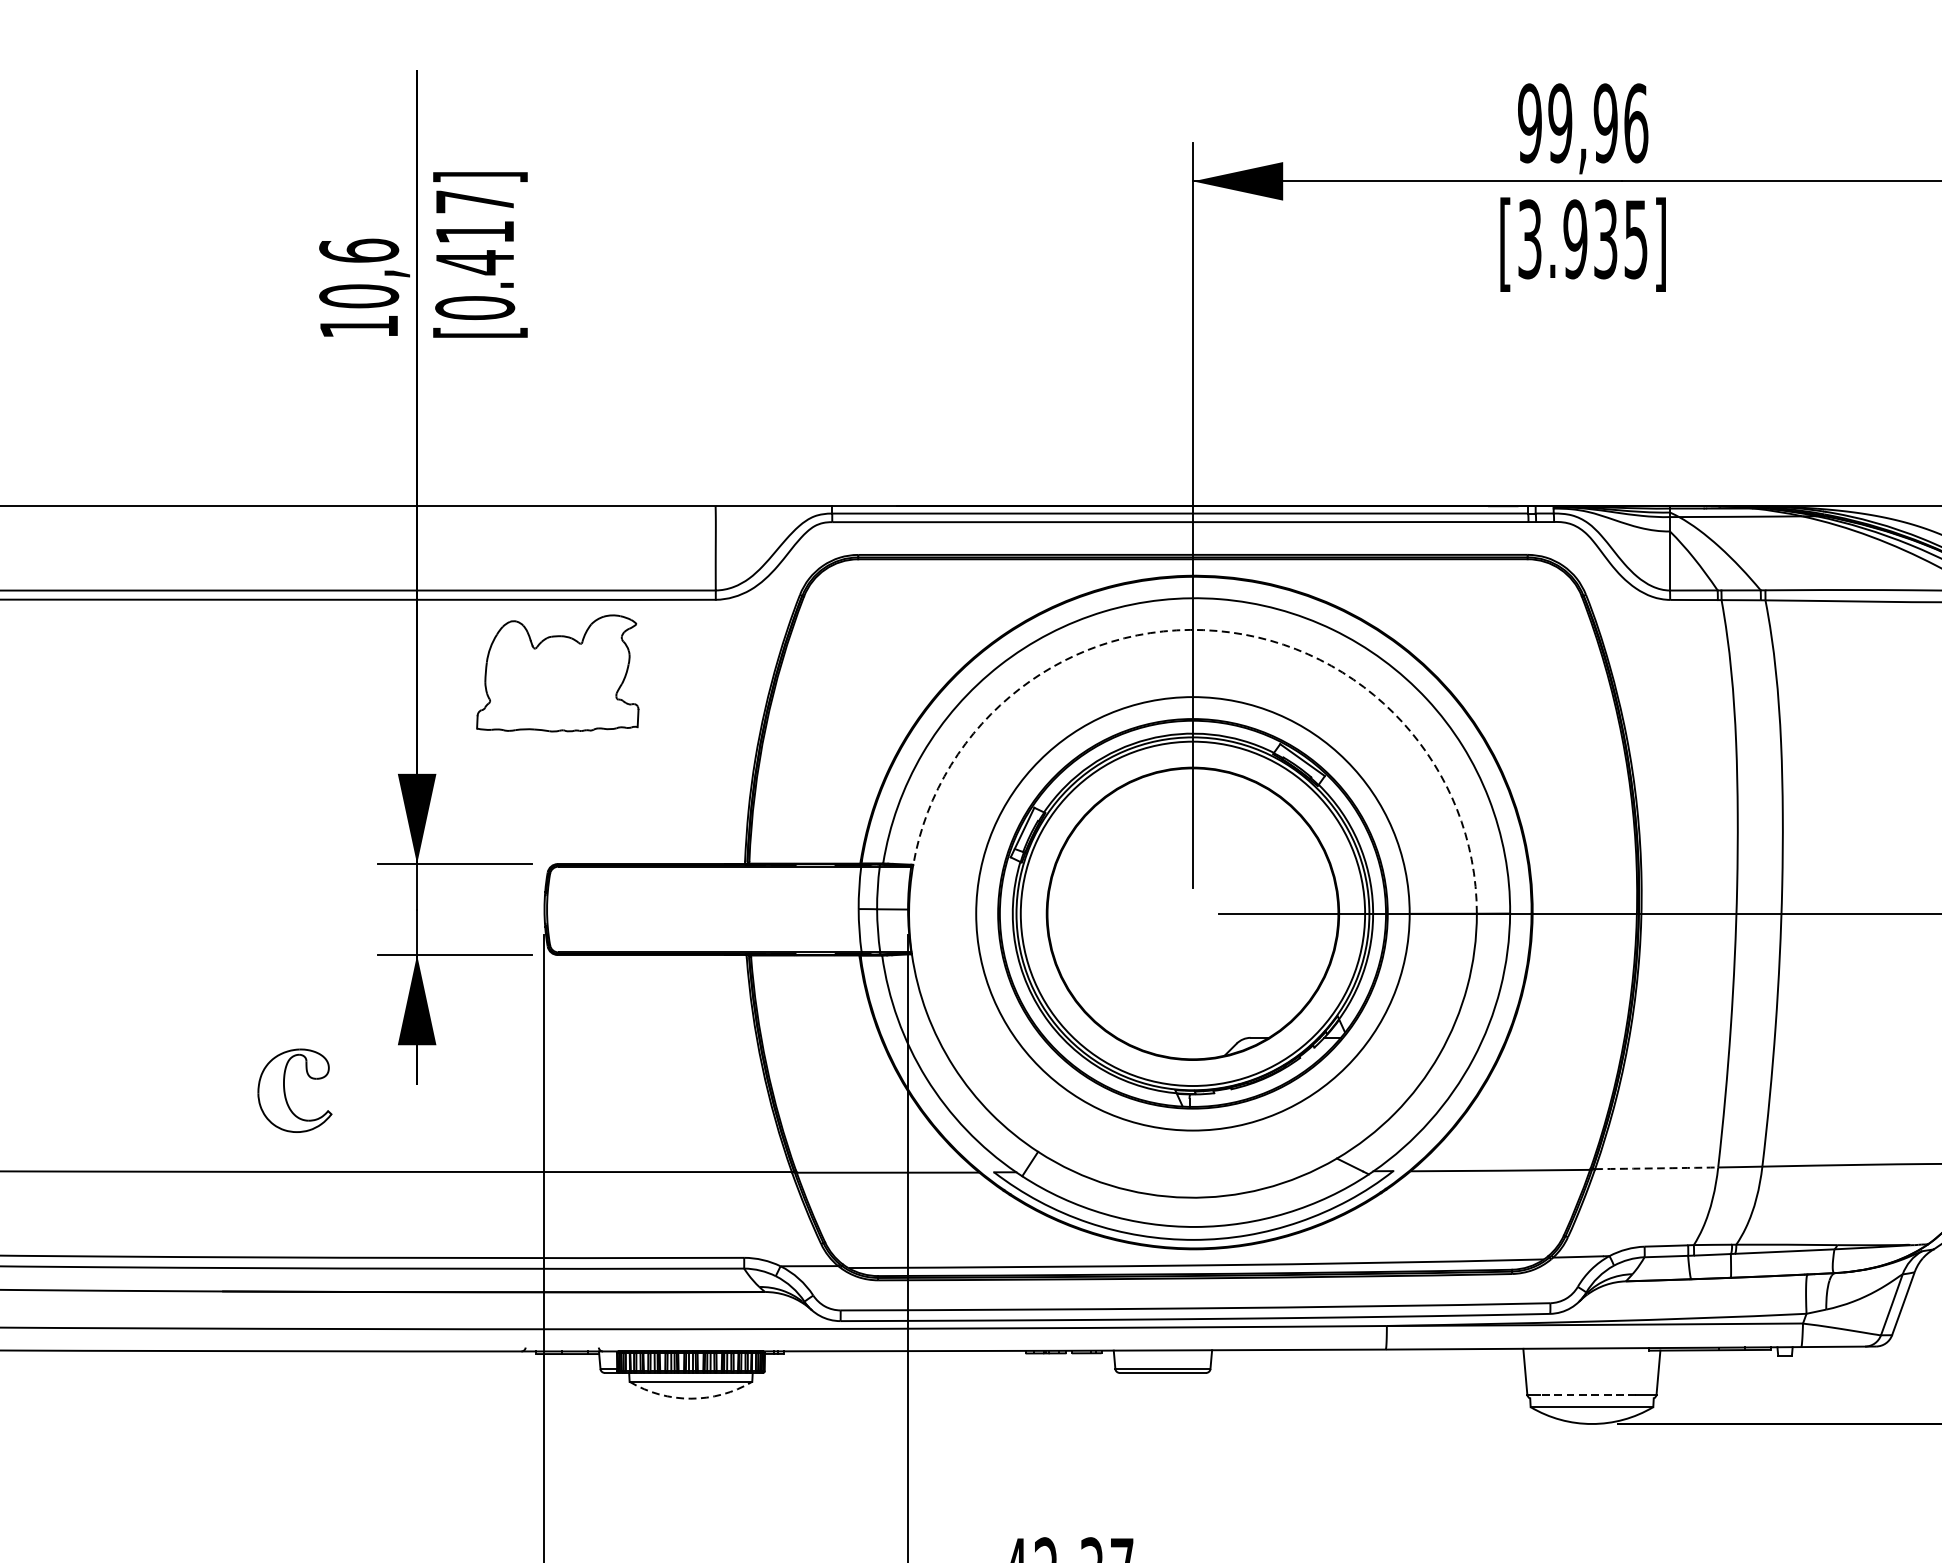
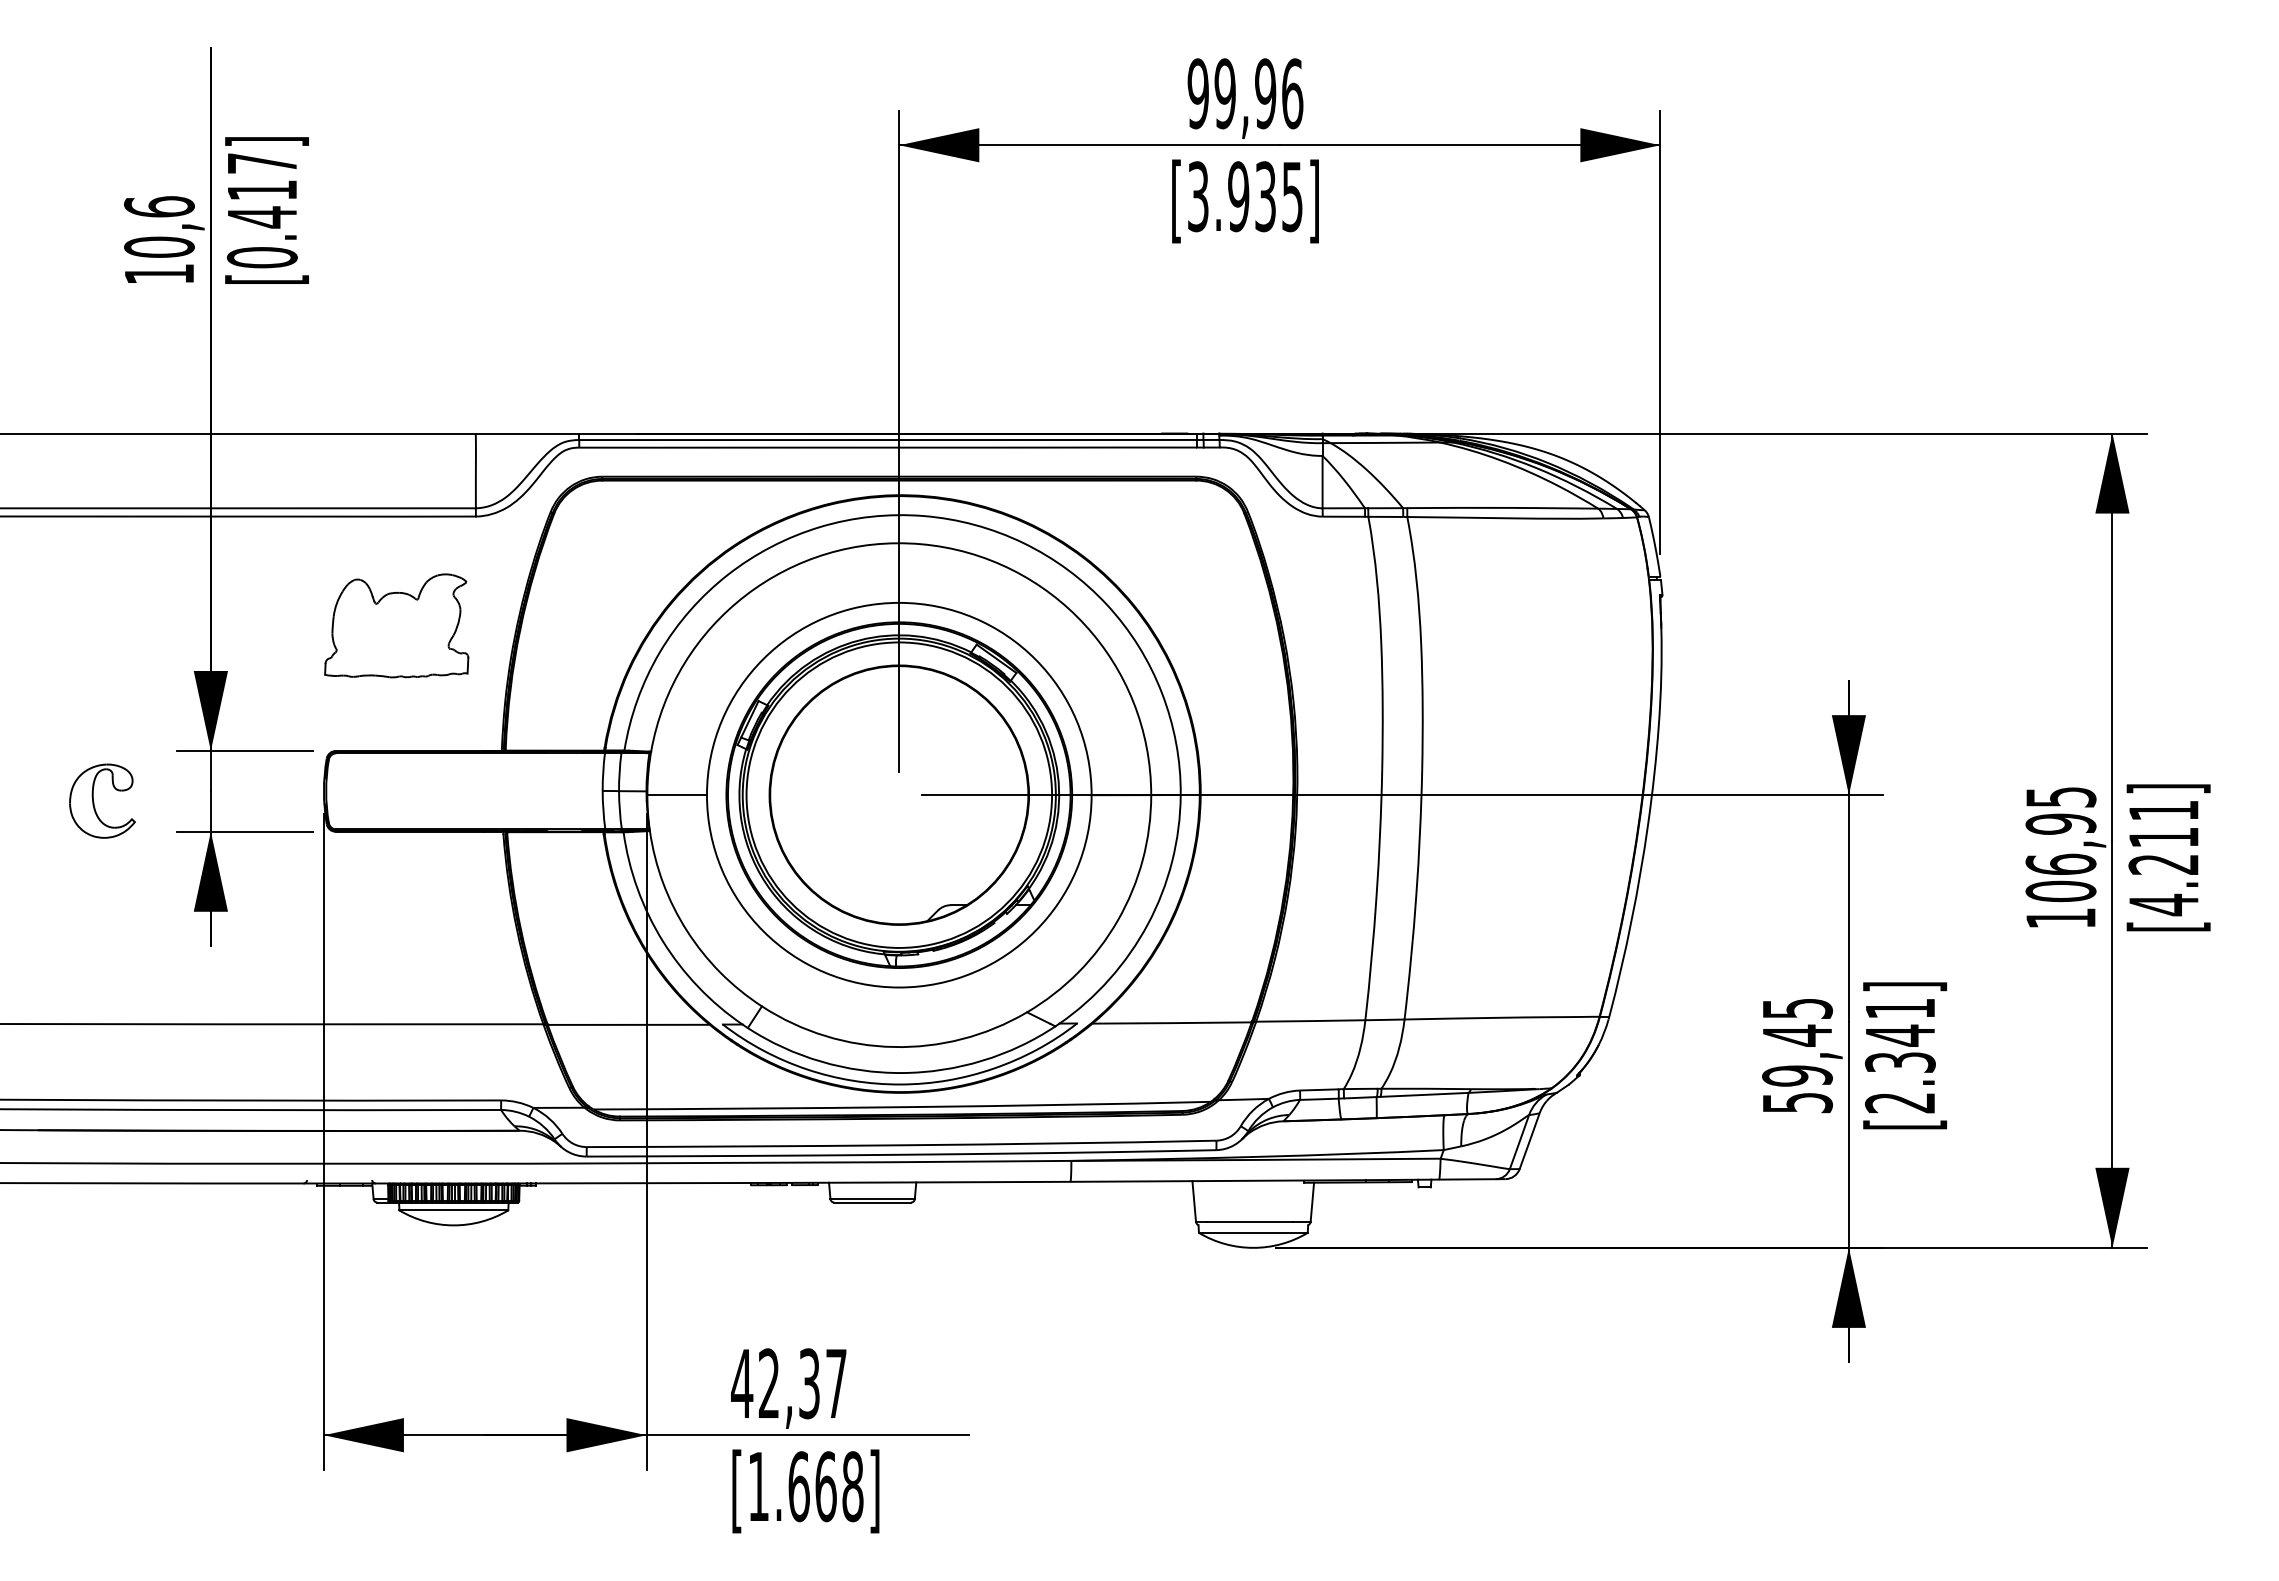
arc: (1217, 631) -> (921, 544), dashed -> solid
part: (557, 673) -> (396, 625), moved
line: (941, 914) -> (676, 795), added
part: (285, 1092) -> (94, 802), moved
arc: (1656, 1168) -> (1310, 1021), dashed -> solid
line: (1588, 1394) -> (1250, 1221), dashed -> solid
arc: (690, 1398) -> (453, 1225), dashed -> solid

